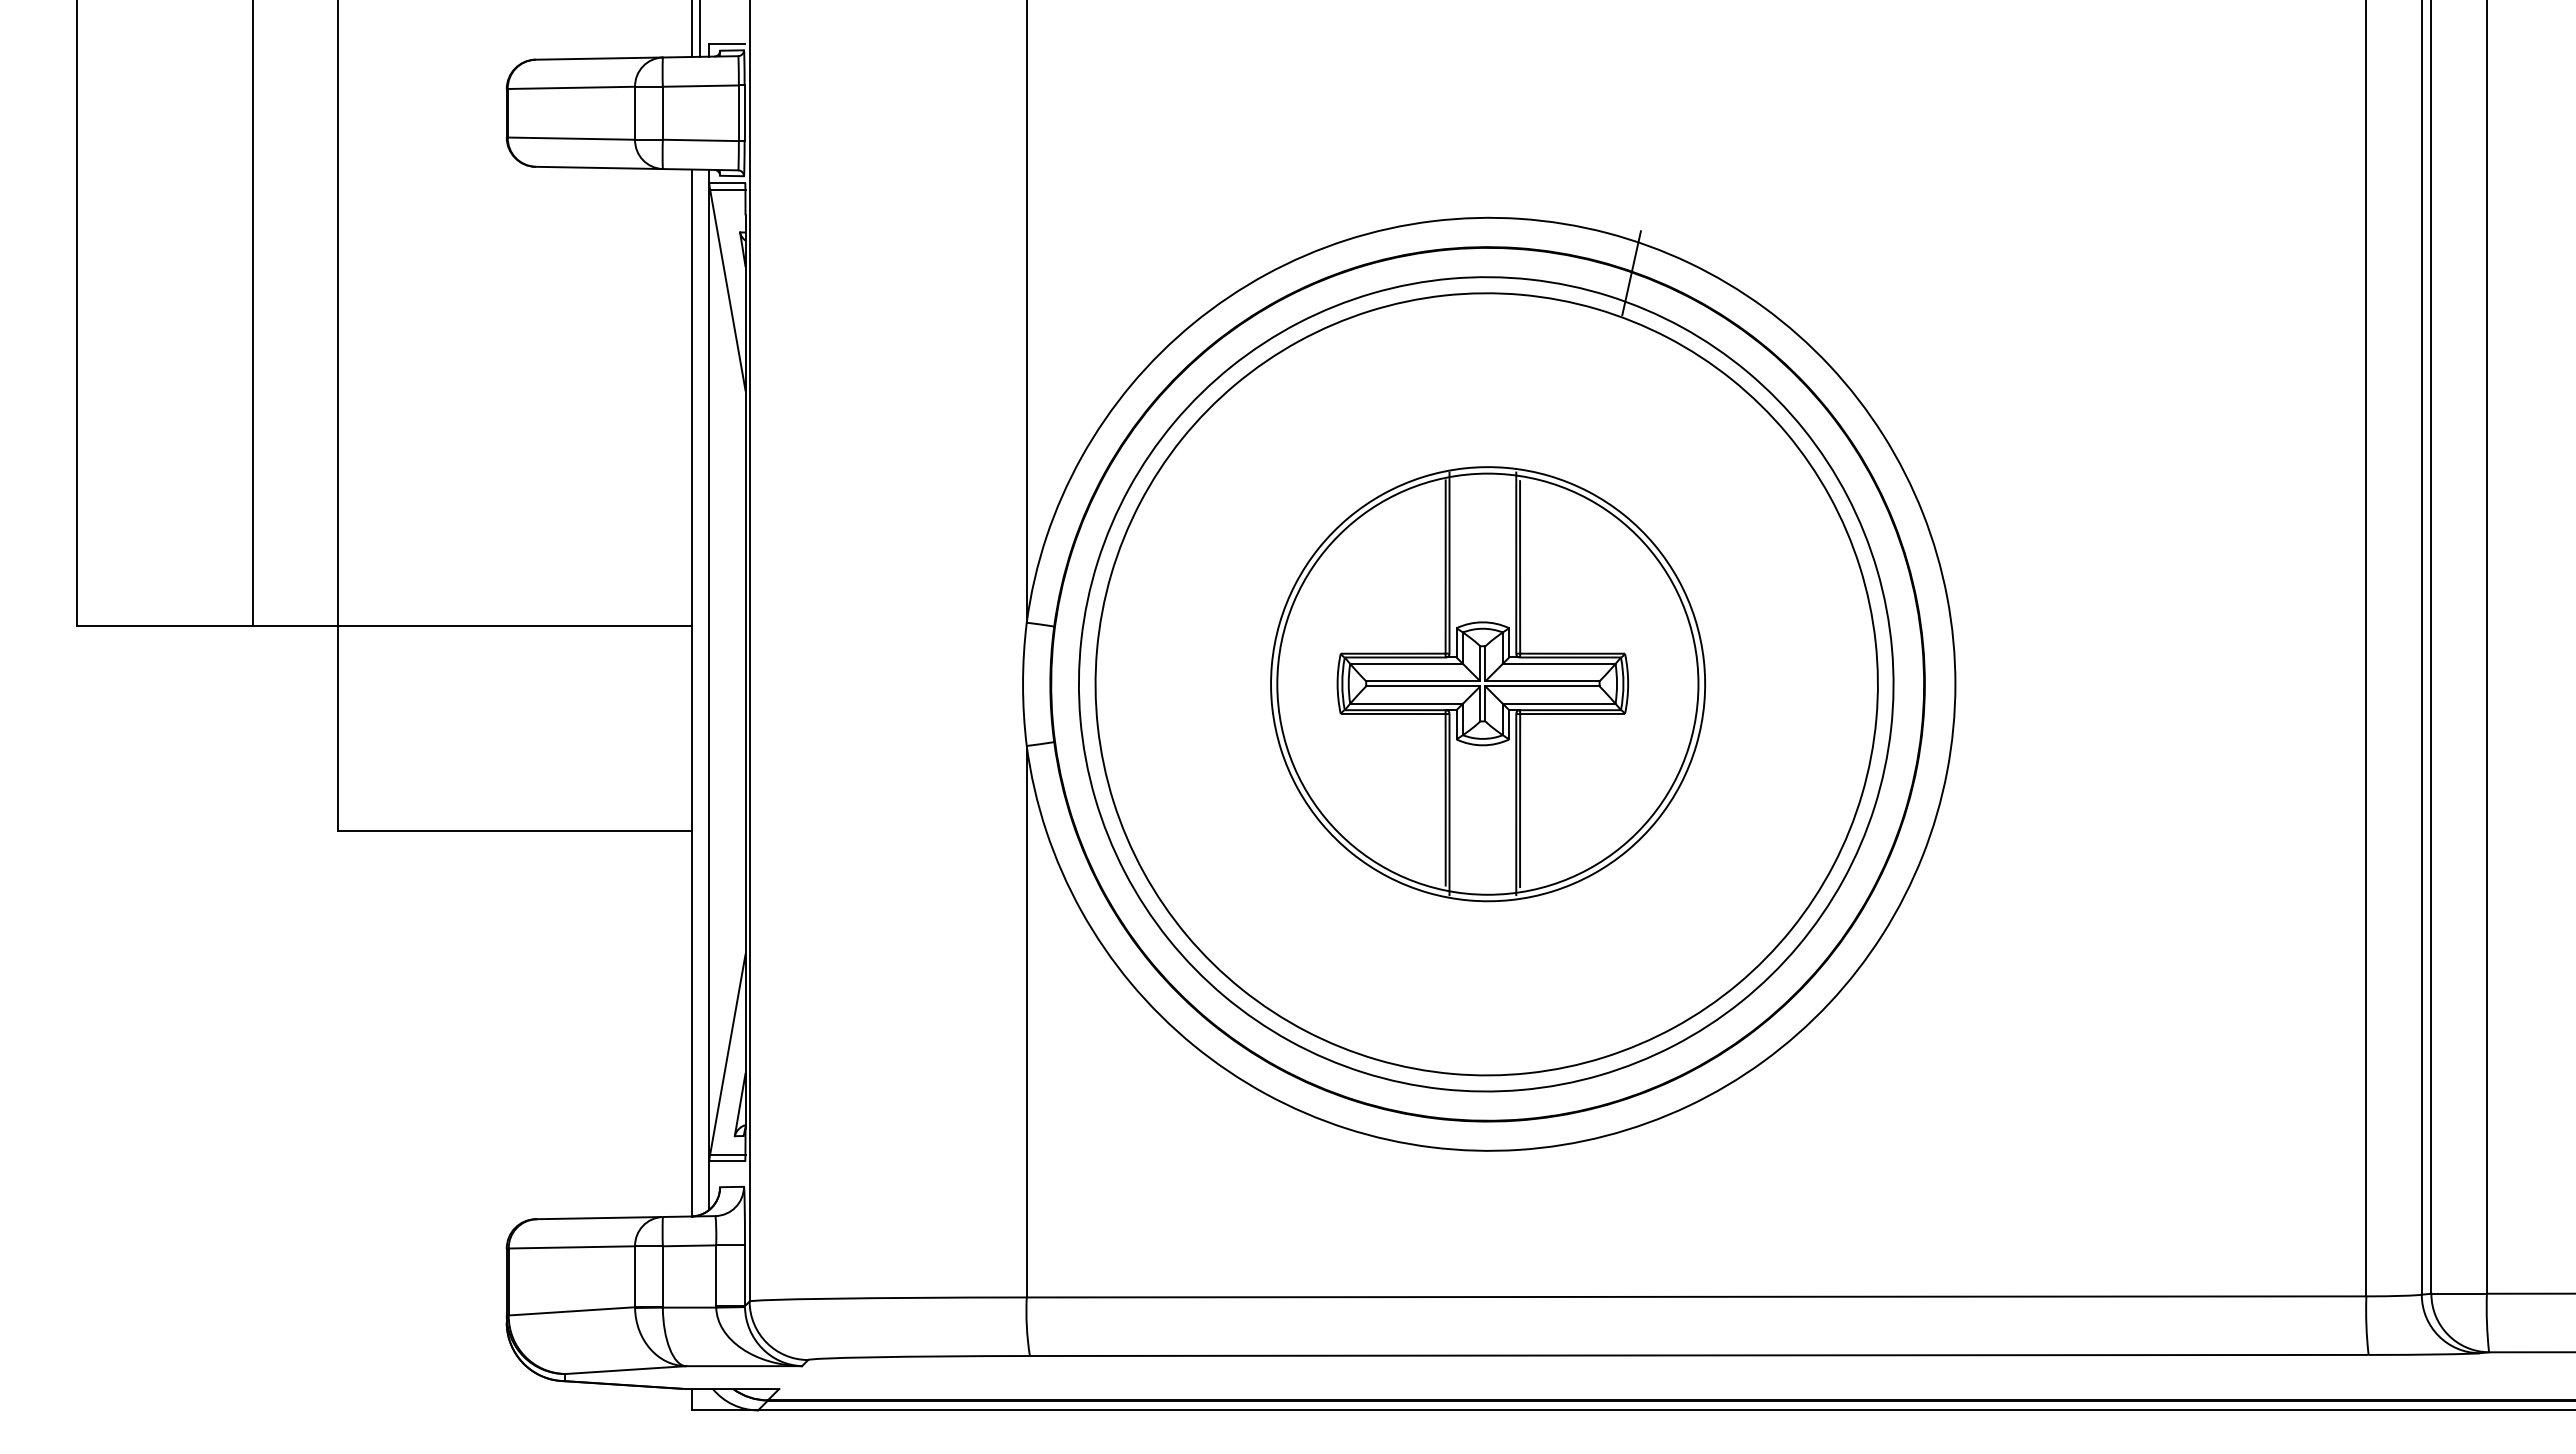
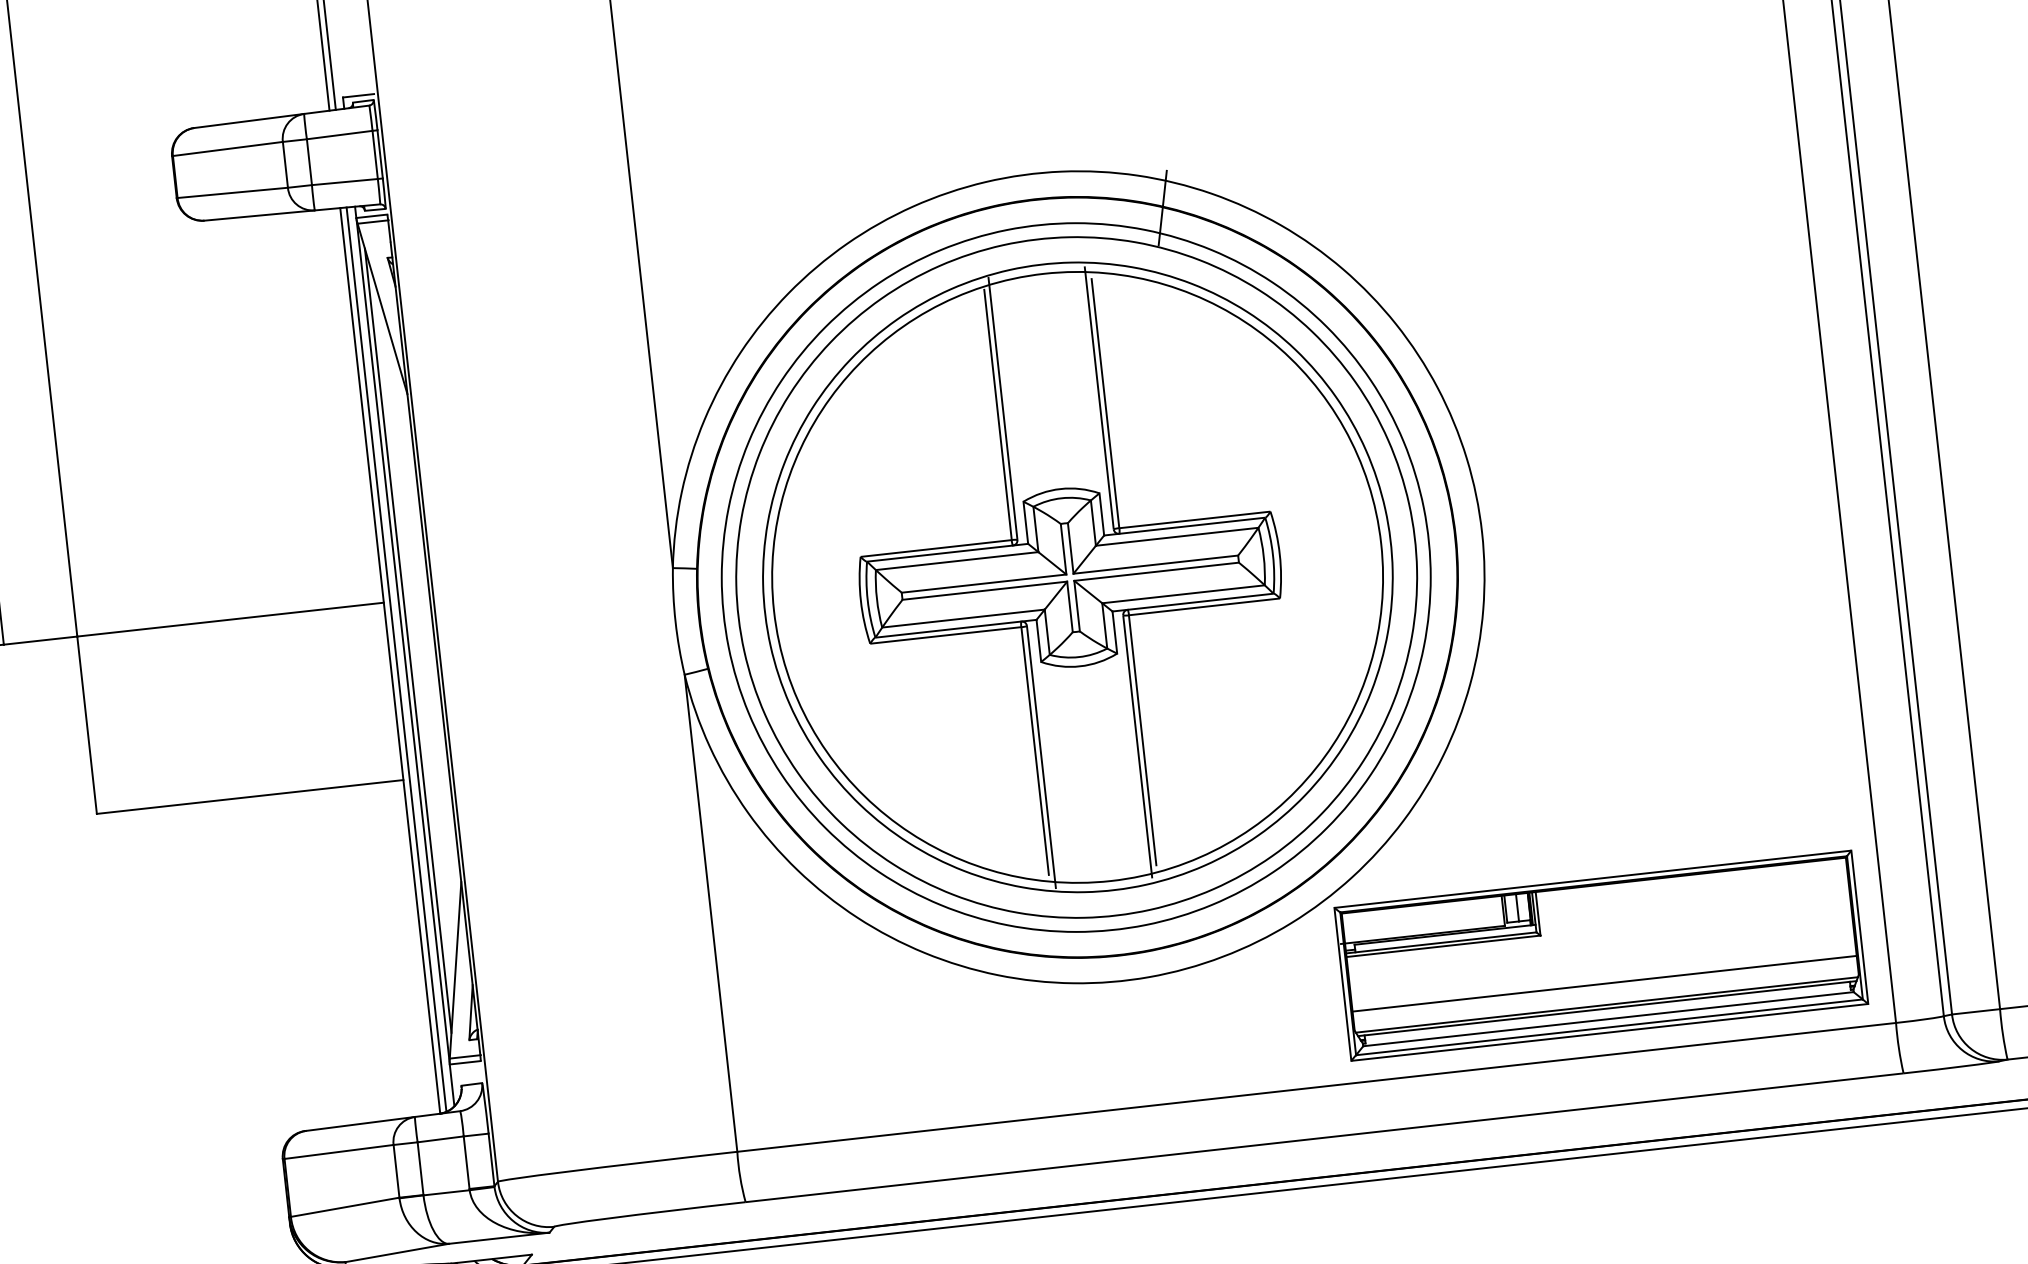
line: (715, 672) -> (408, 640), added
part: (1487, 683) -> (1077, 576), size x1.67
line: (699, 691) -> (396, 658), added
part: (2037, 1182) -> (1600, 955), added

